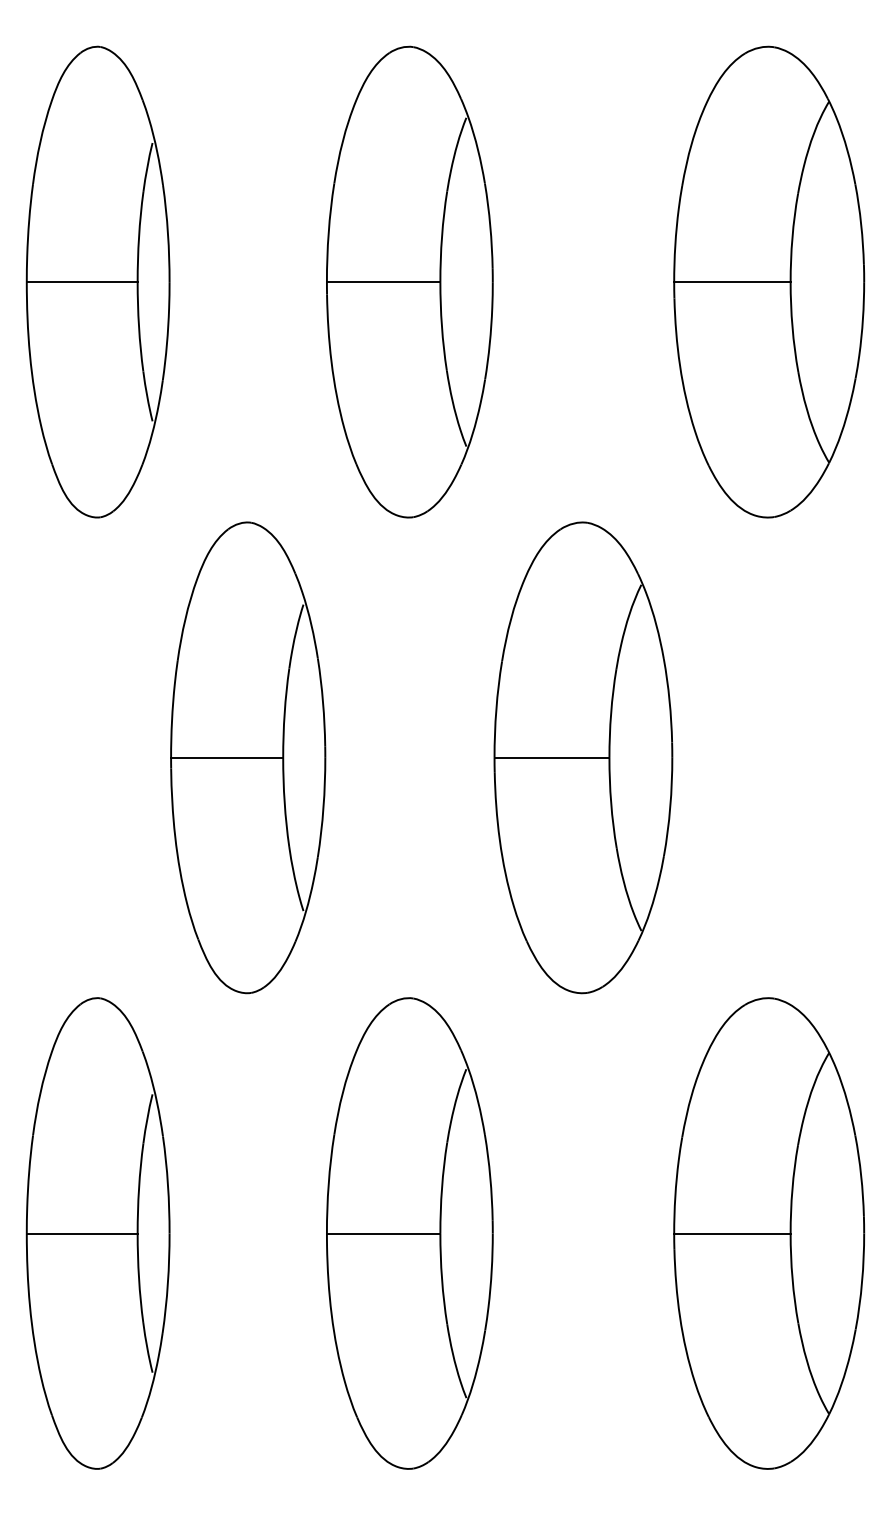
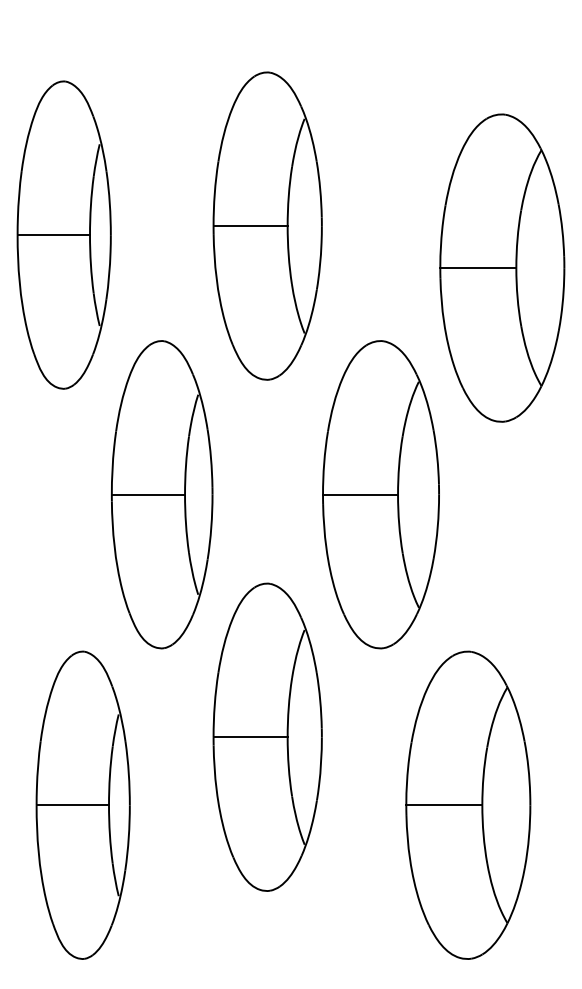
part: (97, 281) -> (63, 234), moved
part: (409, 281) -> (267, 225), moved
part: (769, 281) -> (502, 267), moved
part: (97, 1232) -> (82, 804), moved
part: (409, 1232) -> (267, 736), moved
part: (769, 1232) -> (468, 804), moved

